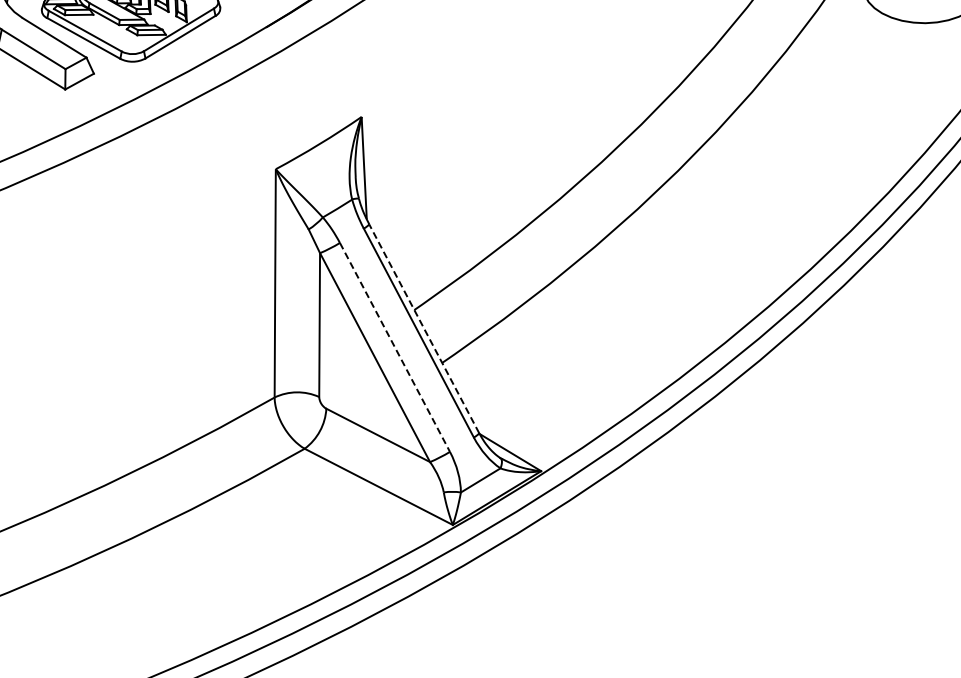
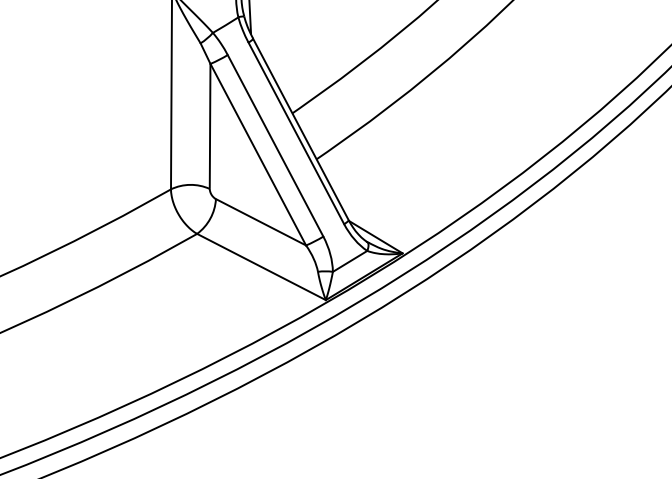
line: (423, 328) -> (300, 129), dashed -> solid
line: (395, 347) -> (276, 145), dashed -> solid

